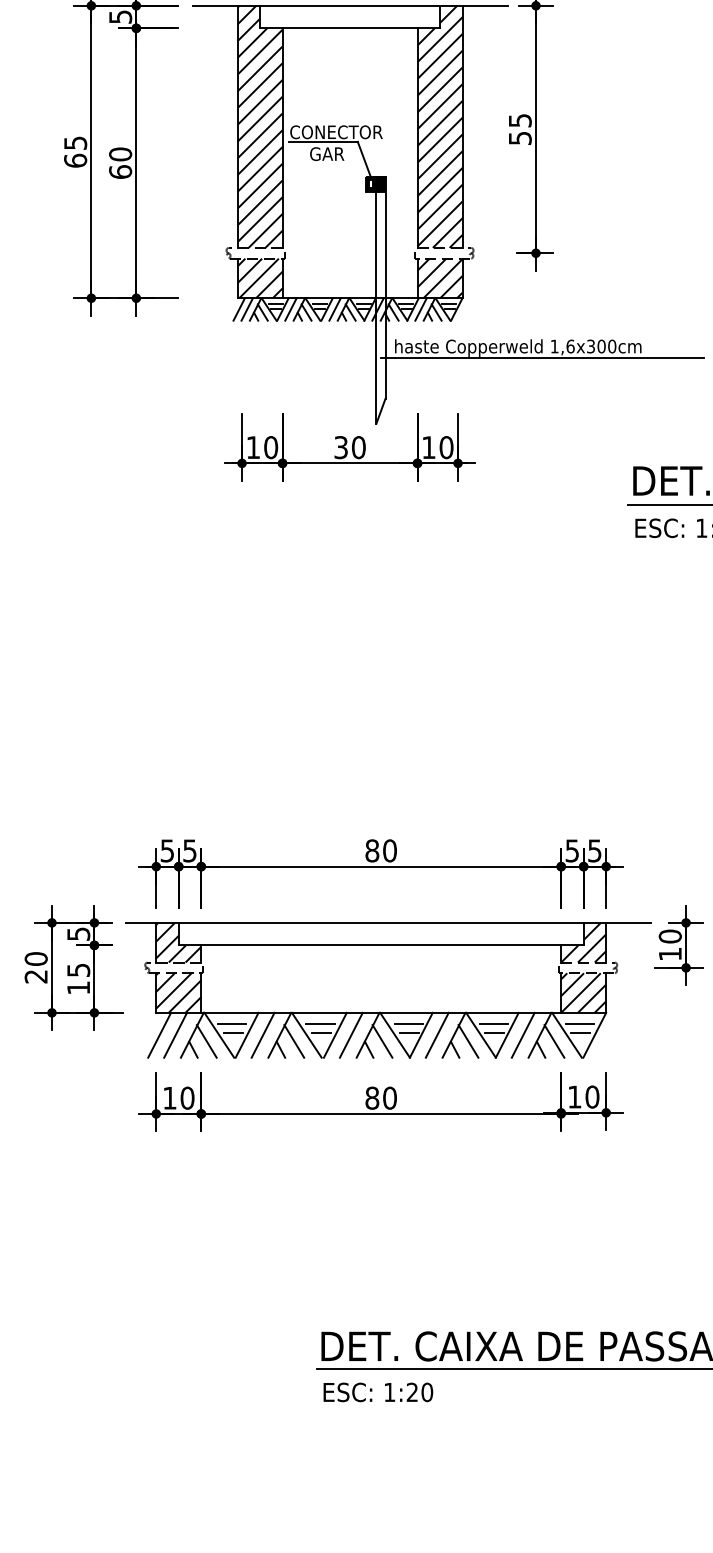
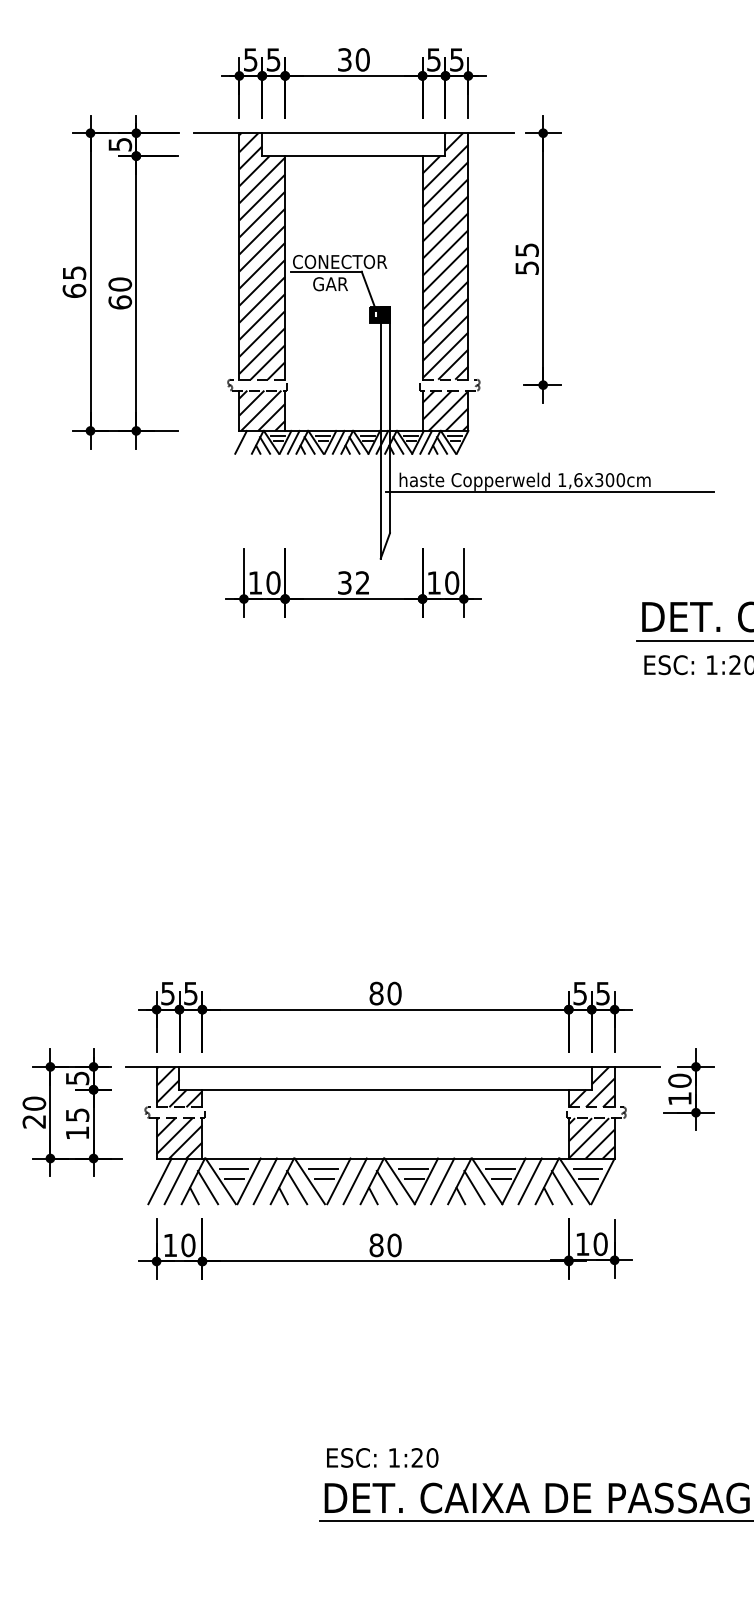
line: (247, 308) -> (249, 441), removed
text: (358, 447) -> (362, 582), 30 -> 32
text: (378, 1391) -> (382, 1457), moved

